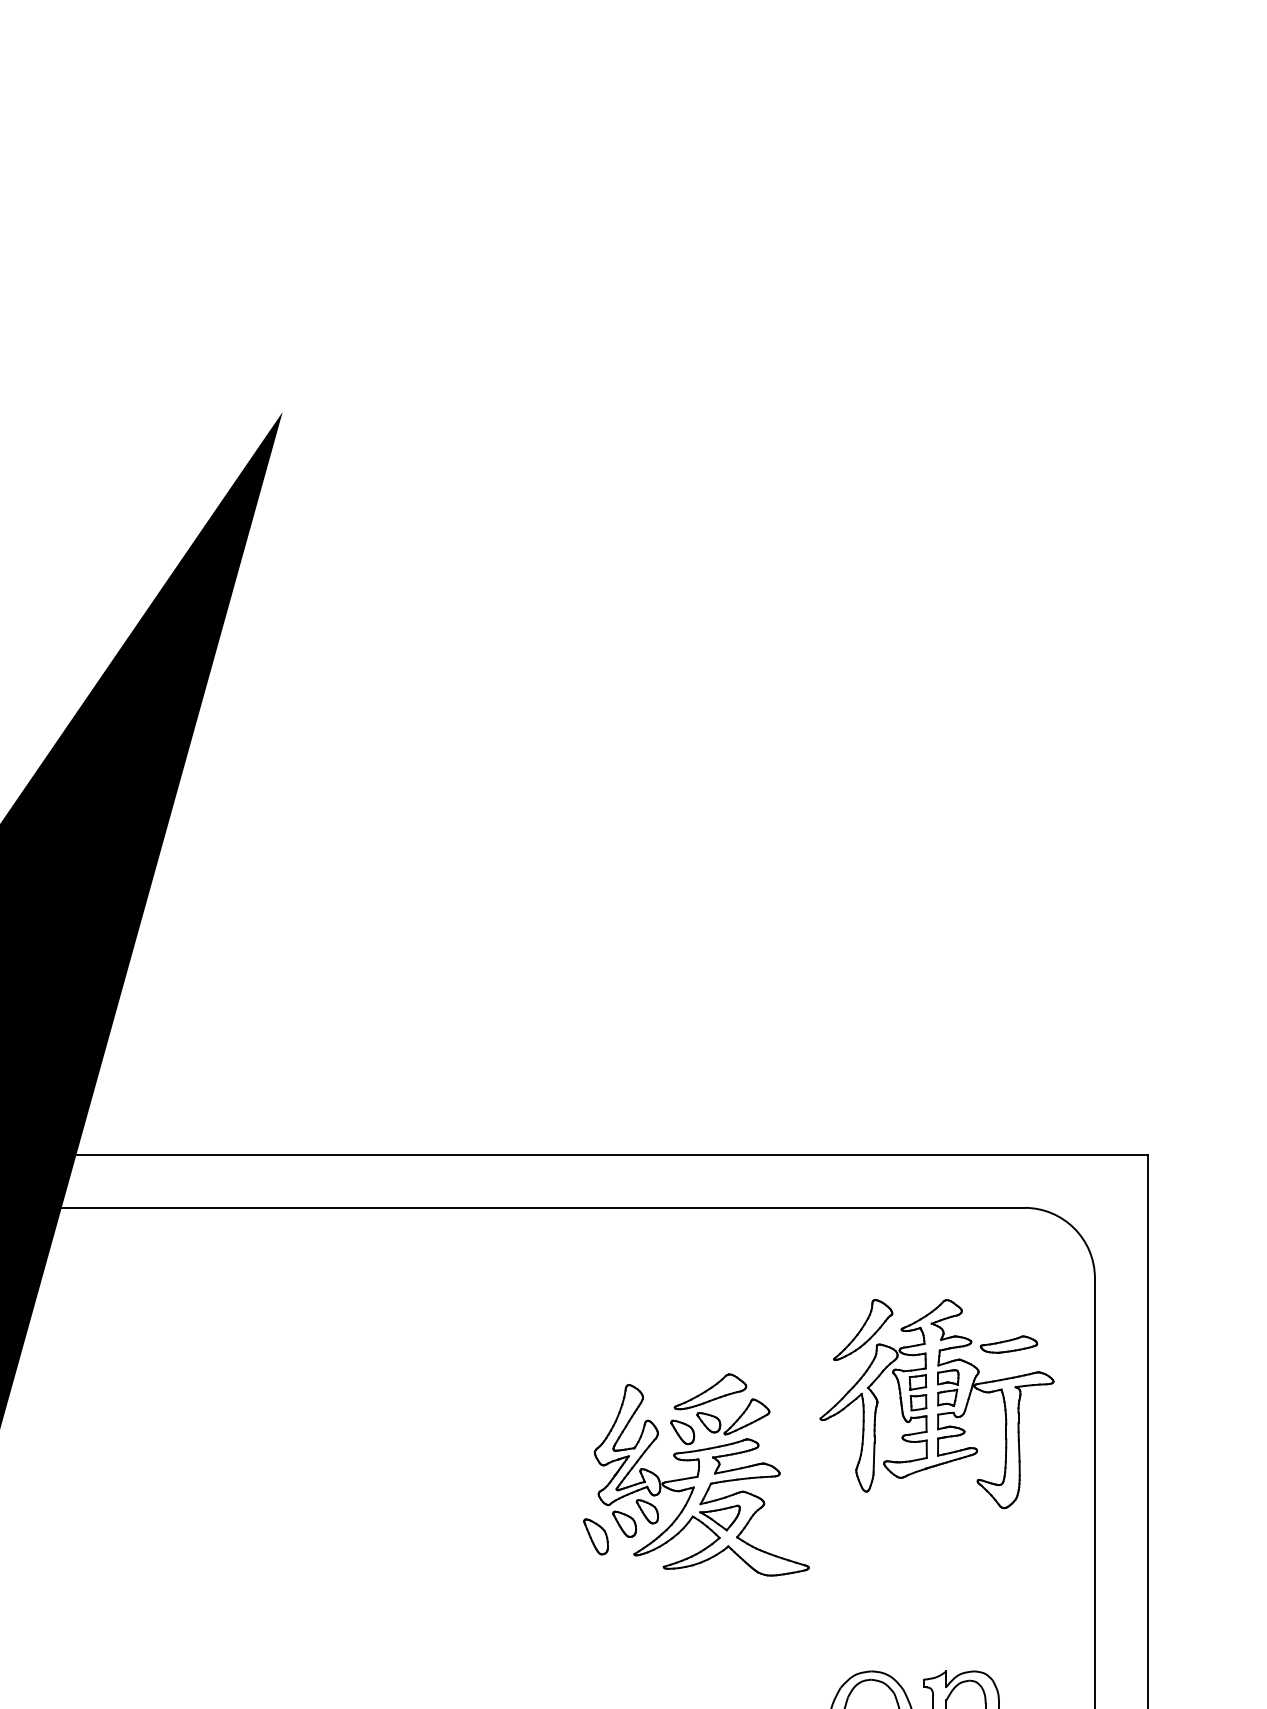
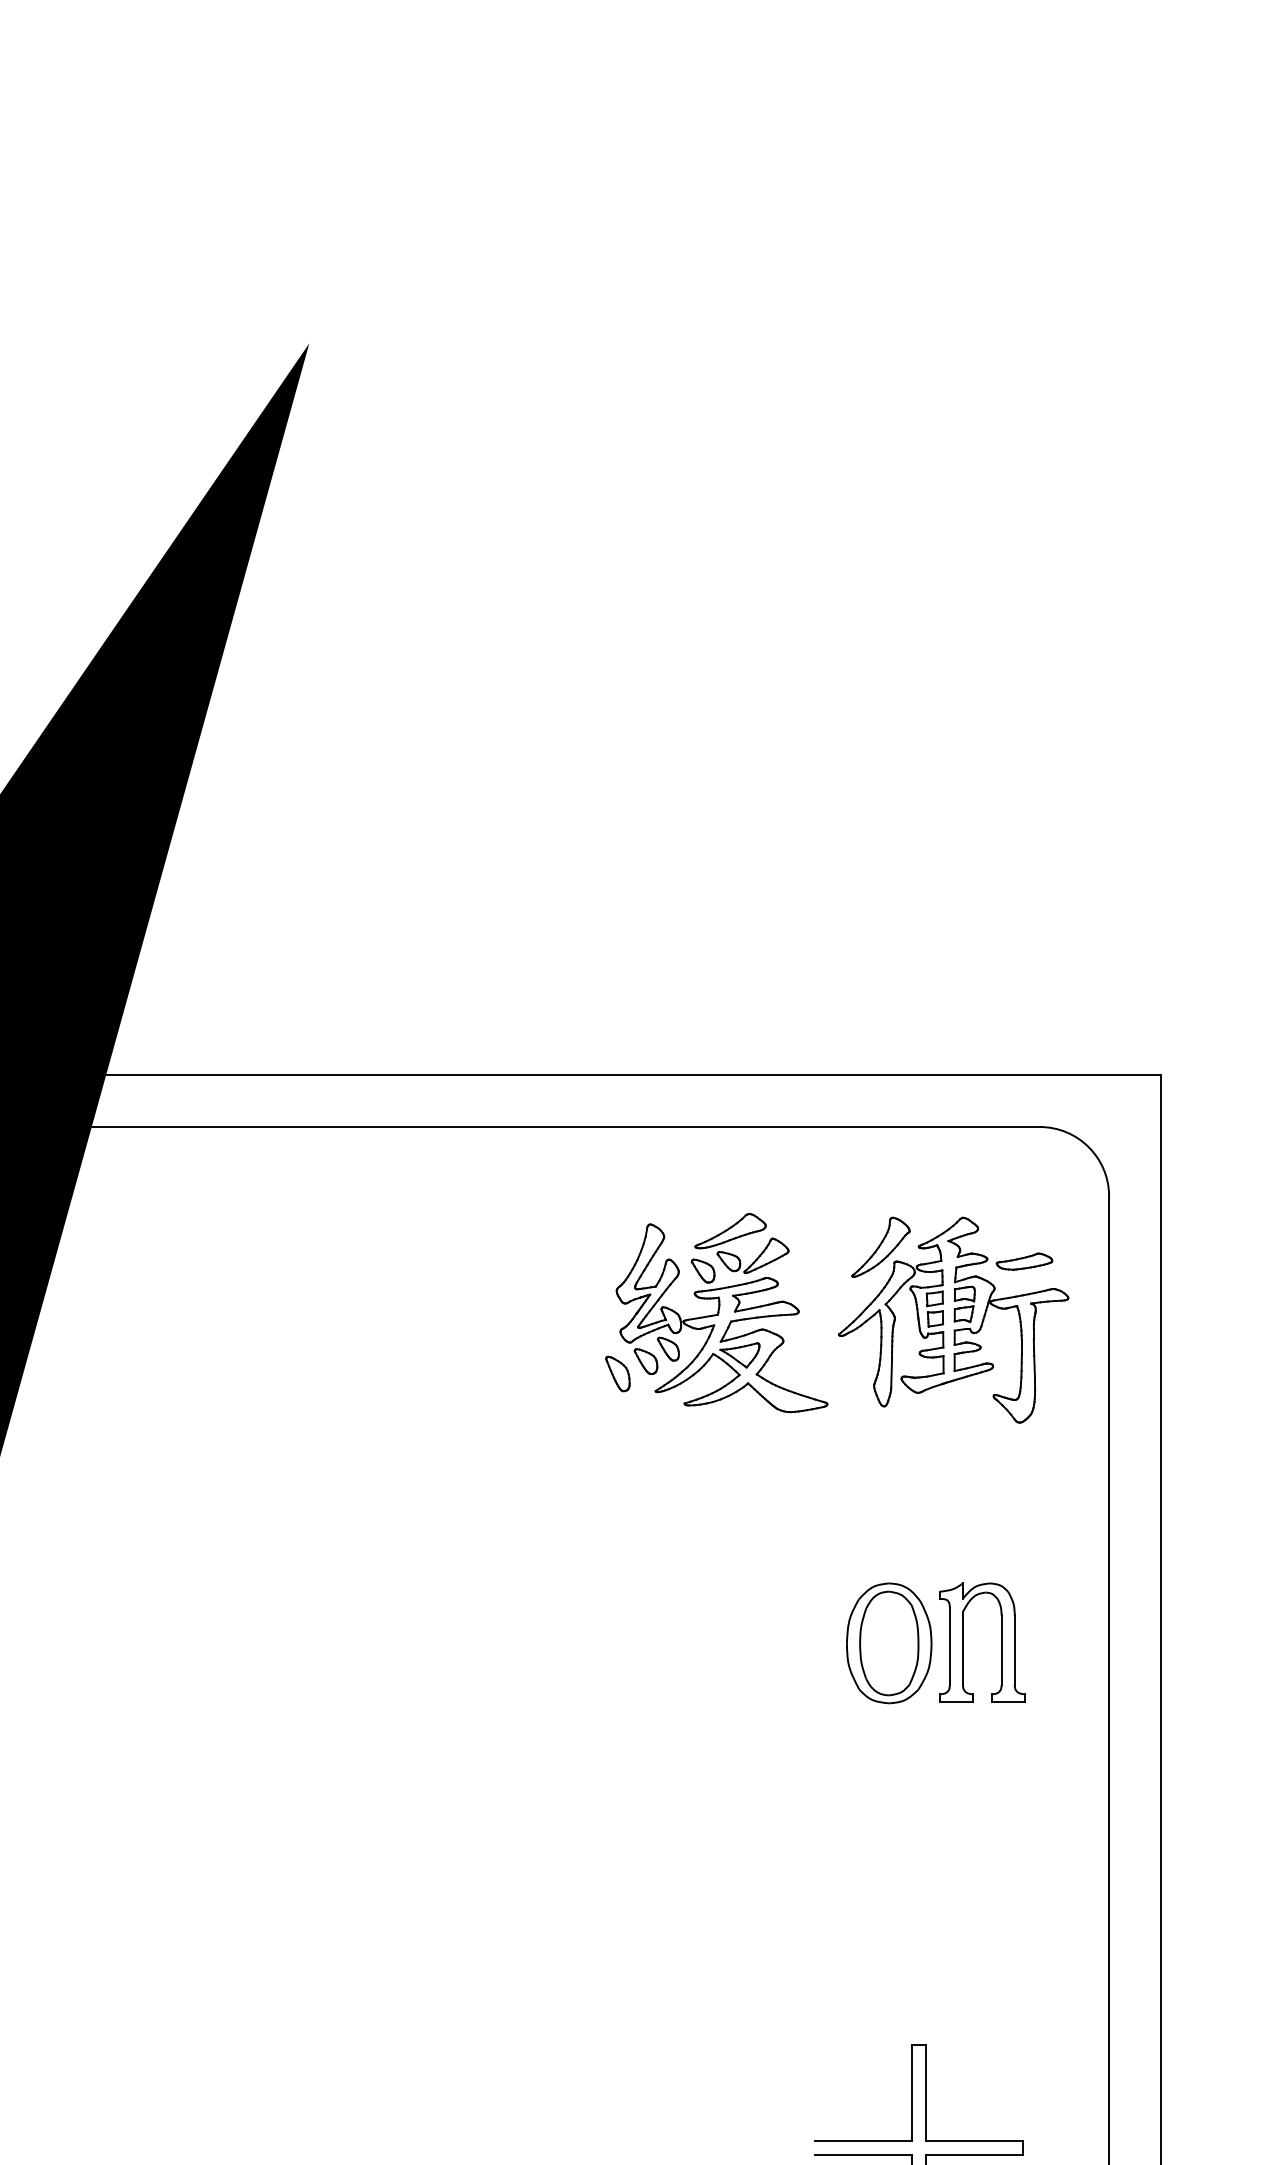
part: (696, 1475) -> (716, 1313), moved

